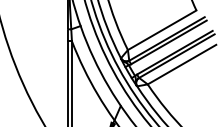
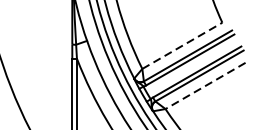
line: (162, 30) -> (182, 46), solid -> dashed
line: (182, 64) -> (206, 85), solid -> dashed

